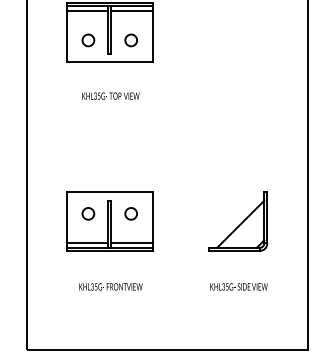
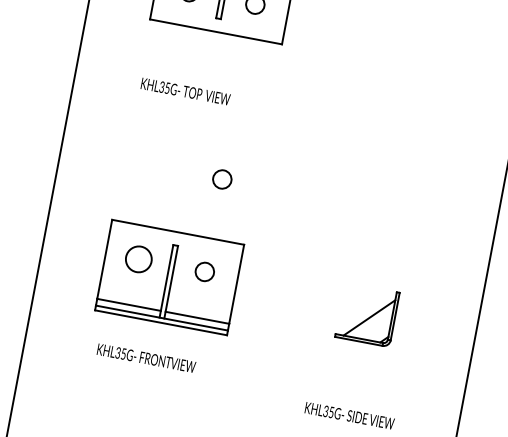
text: (110, 95) -> (185, 90), moved
circle: (130, 153) -> (221, 178), added
circle: (88, 213) -> (139, 258), size x1.4
part: (238, 221) -> (367, 314), size x0.6
text: (110, 286) -> (146, 357), moved

